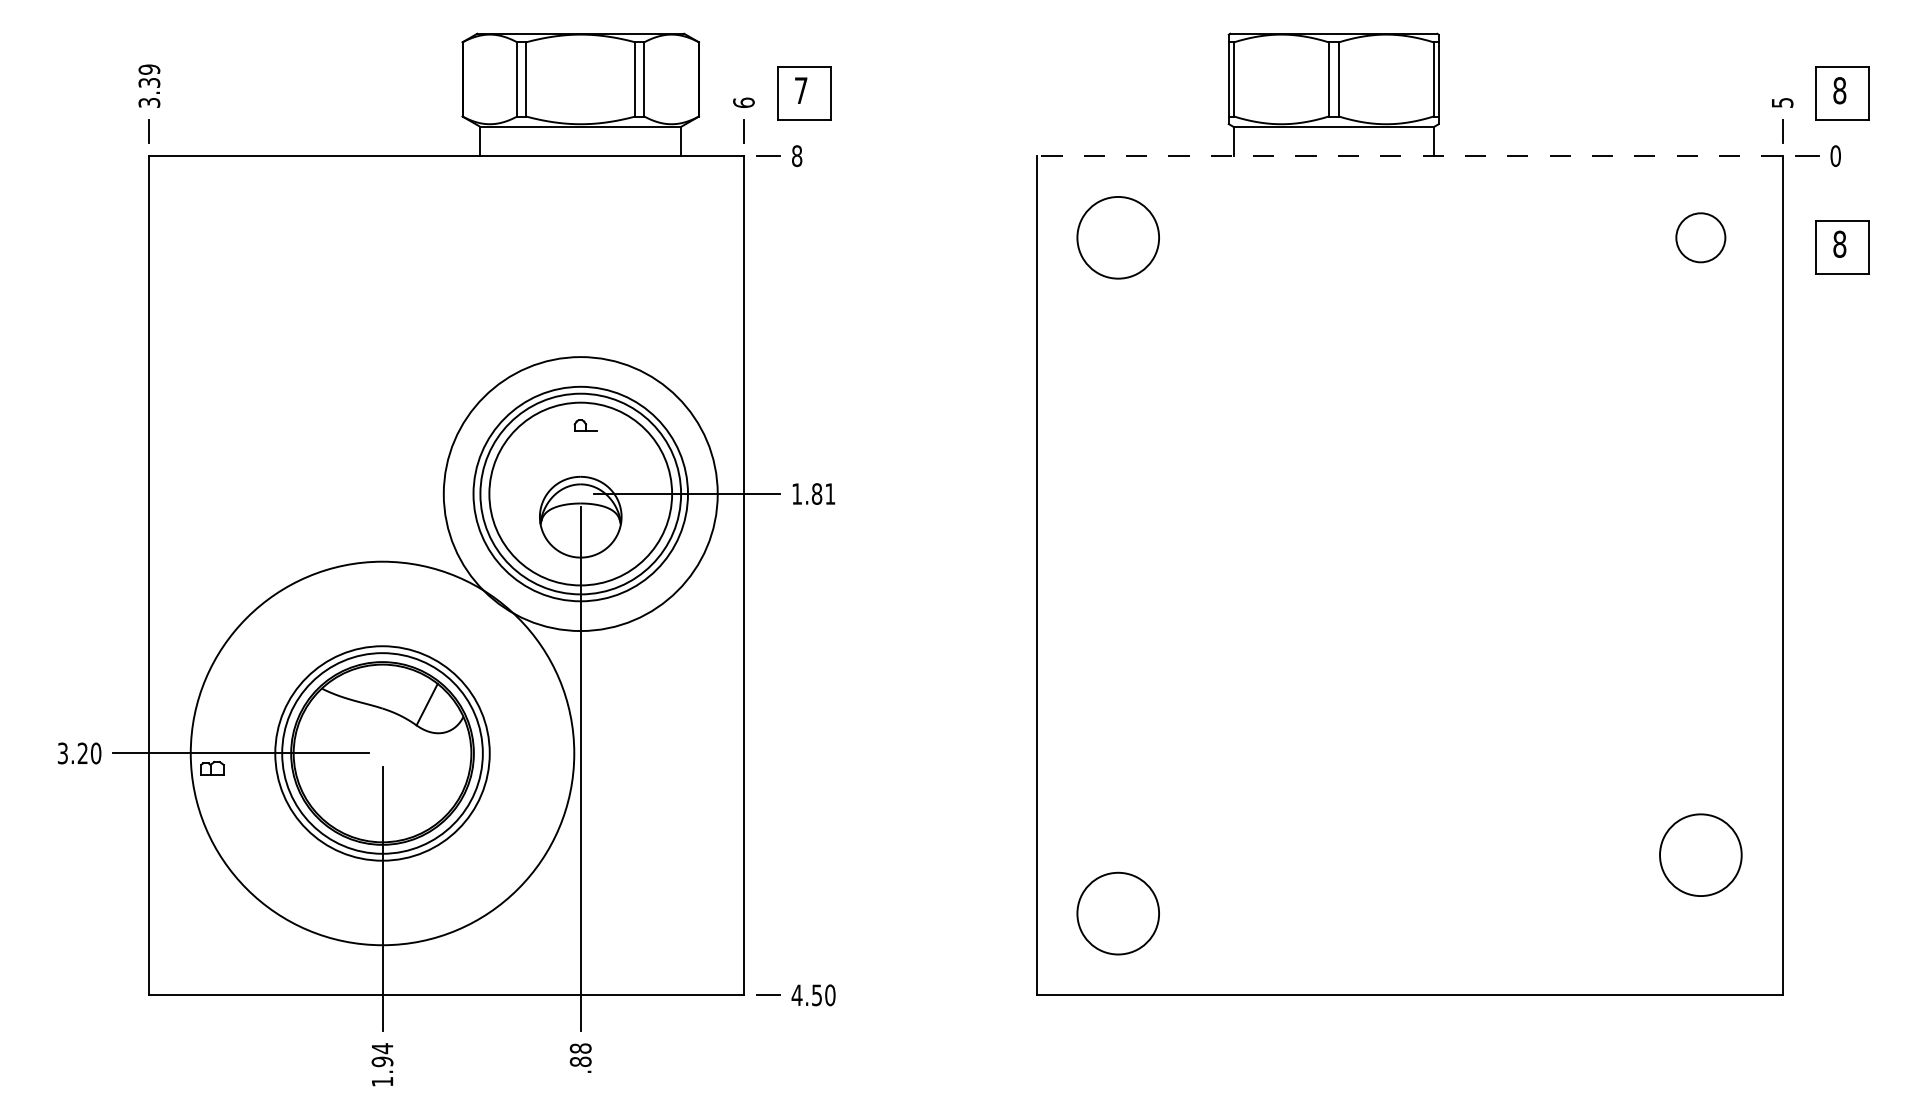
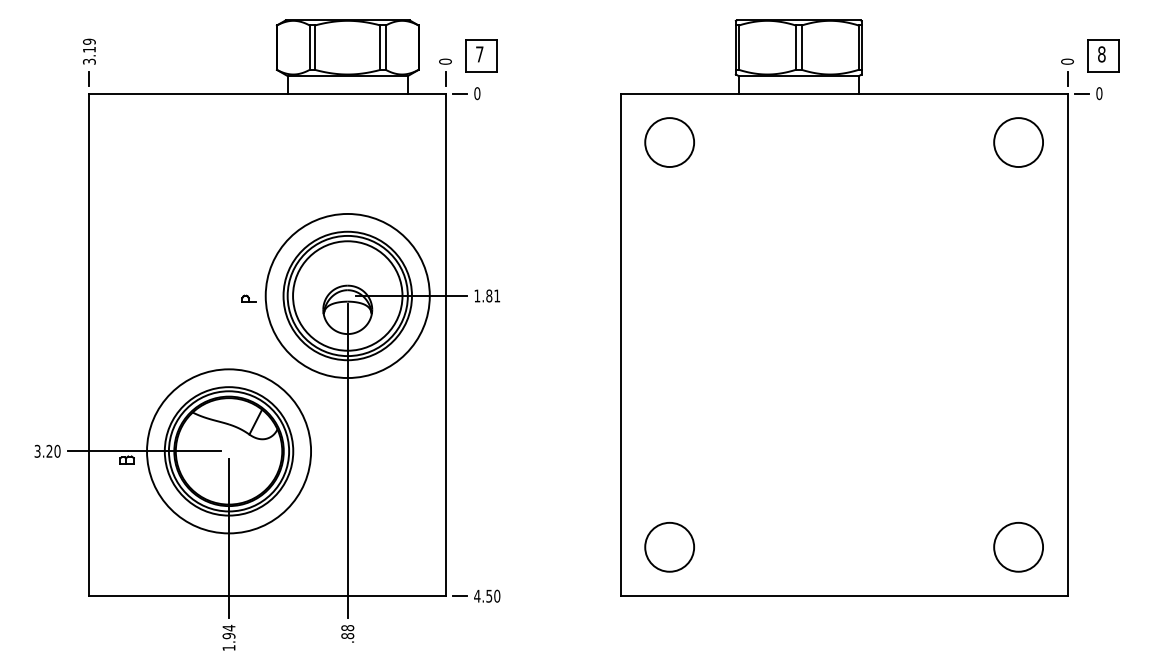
text: (149, 82) -> (89, 49), 3.39 -> 3.19
text: (743, 102) -> (445, 61), 6 -> 0
text: (1782, 102) -> (1067, 61), 5 -> 0
text: (797, 155) -> (477, 93), 8 -> 0
line: (1408, 155) -> (843, 93), dashed -> solid
circle: (1700, 237) -> (1018, 142), size x1.67
part: (1842, 246) -> (1103, 147), removed
part: (585, 424) -> (248, 298), moved
circle: (383, 753) -> (229, 451), size x0.71
circle: (1700, 855) -> (1018, 547), moved

